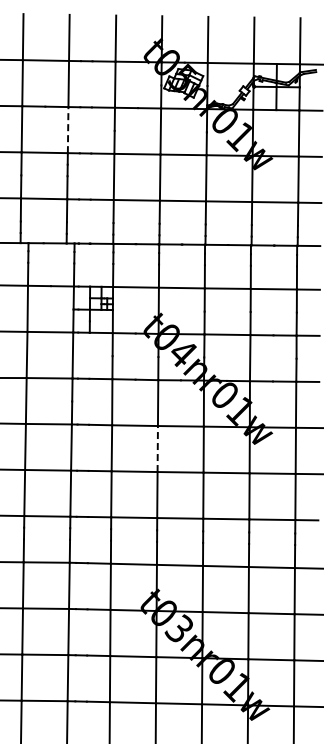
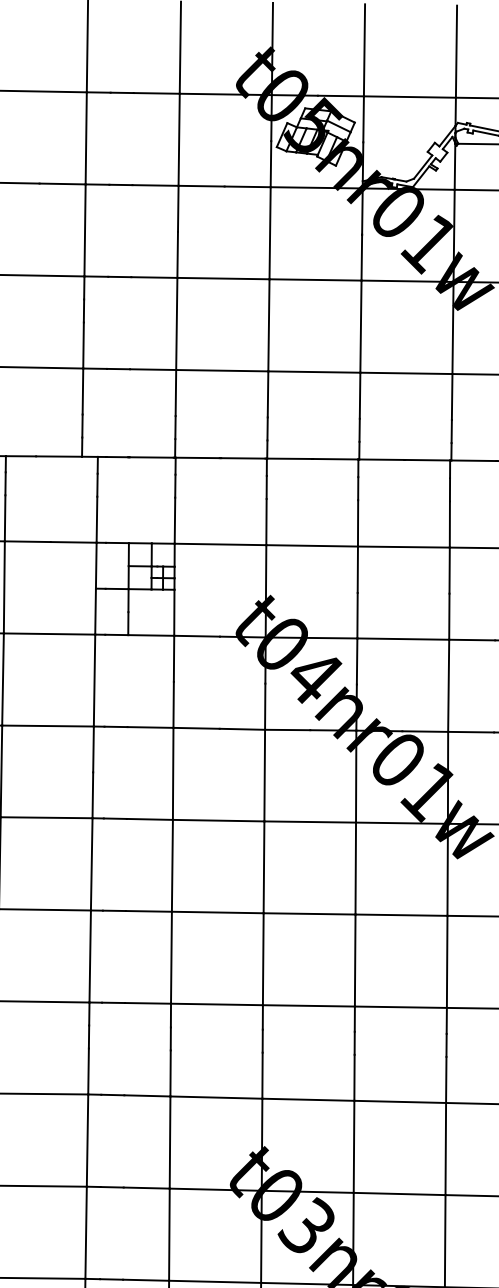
line: (68, 129) -> (85, 229), dashed -> solid
line: (157, 449) -> (263, 868), dashed -> solid

